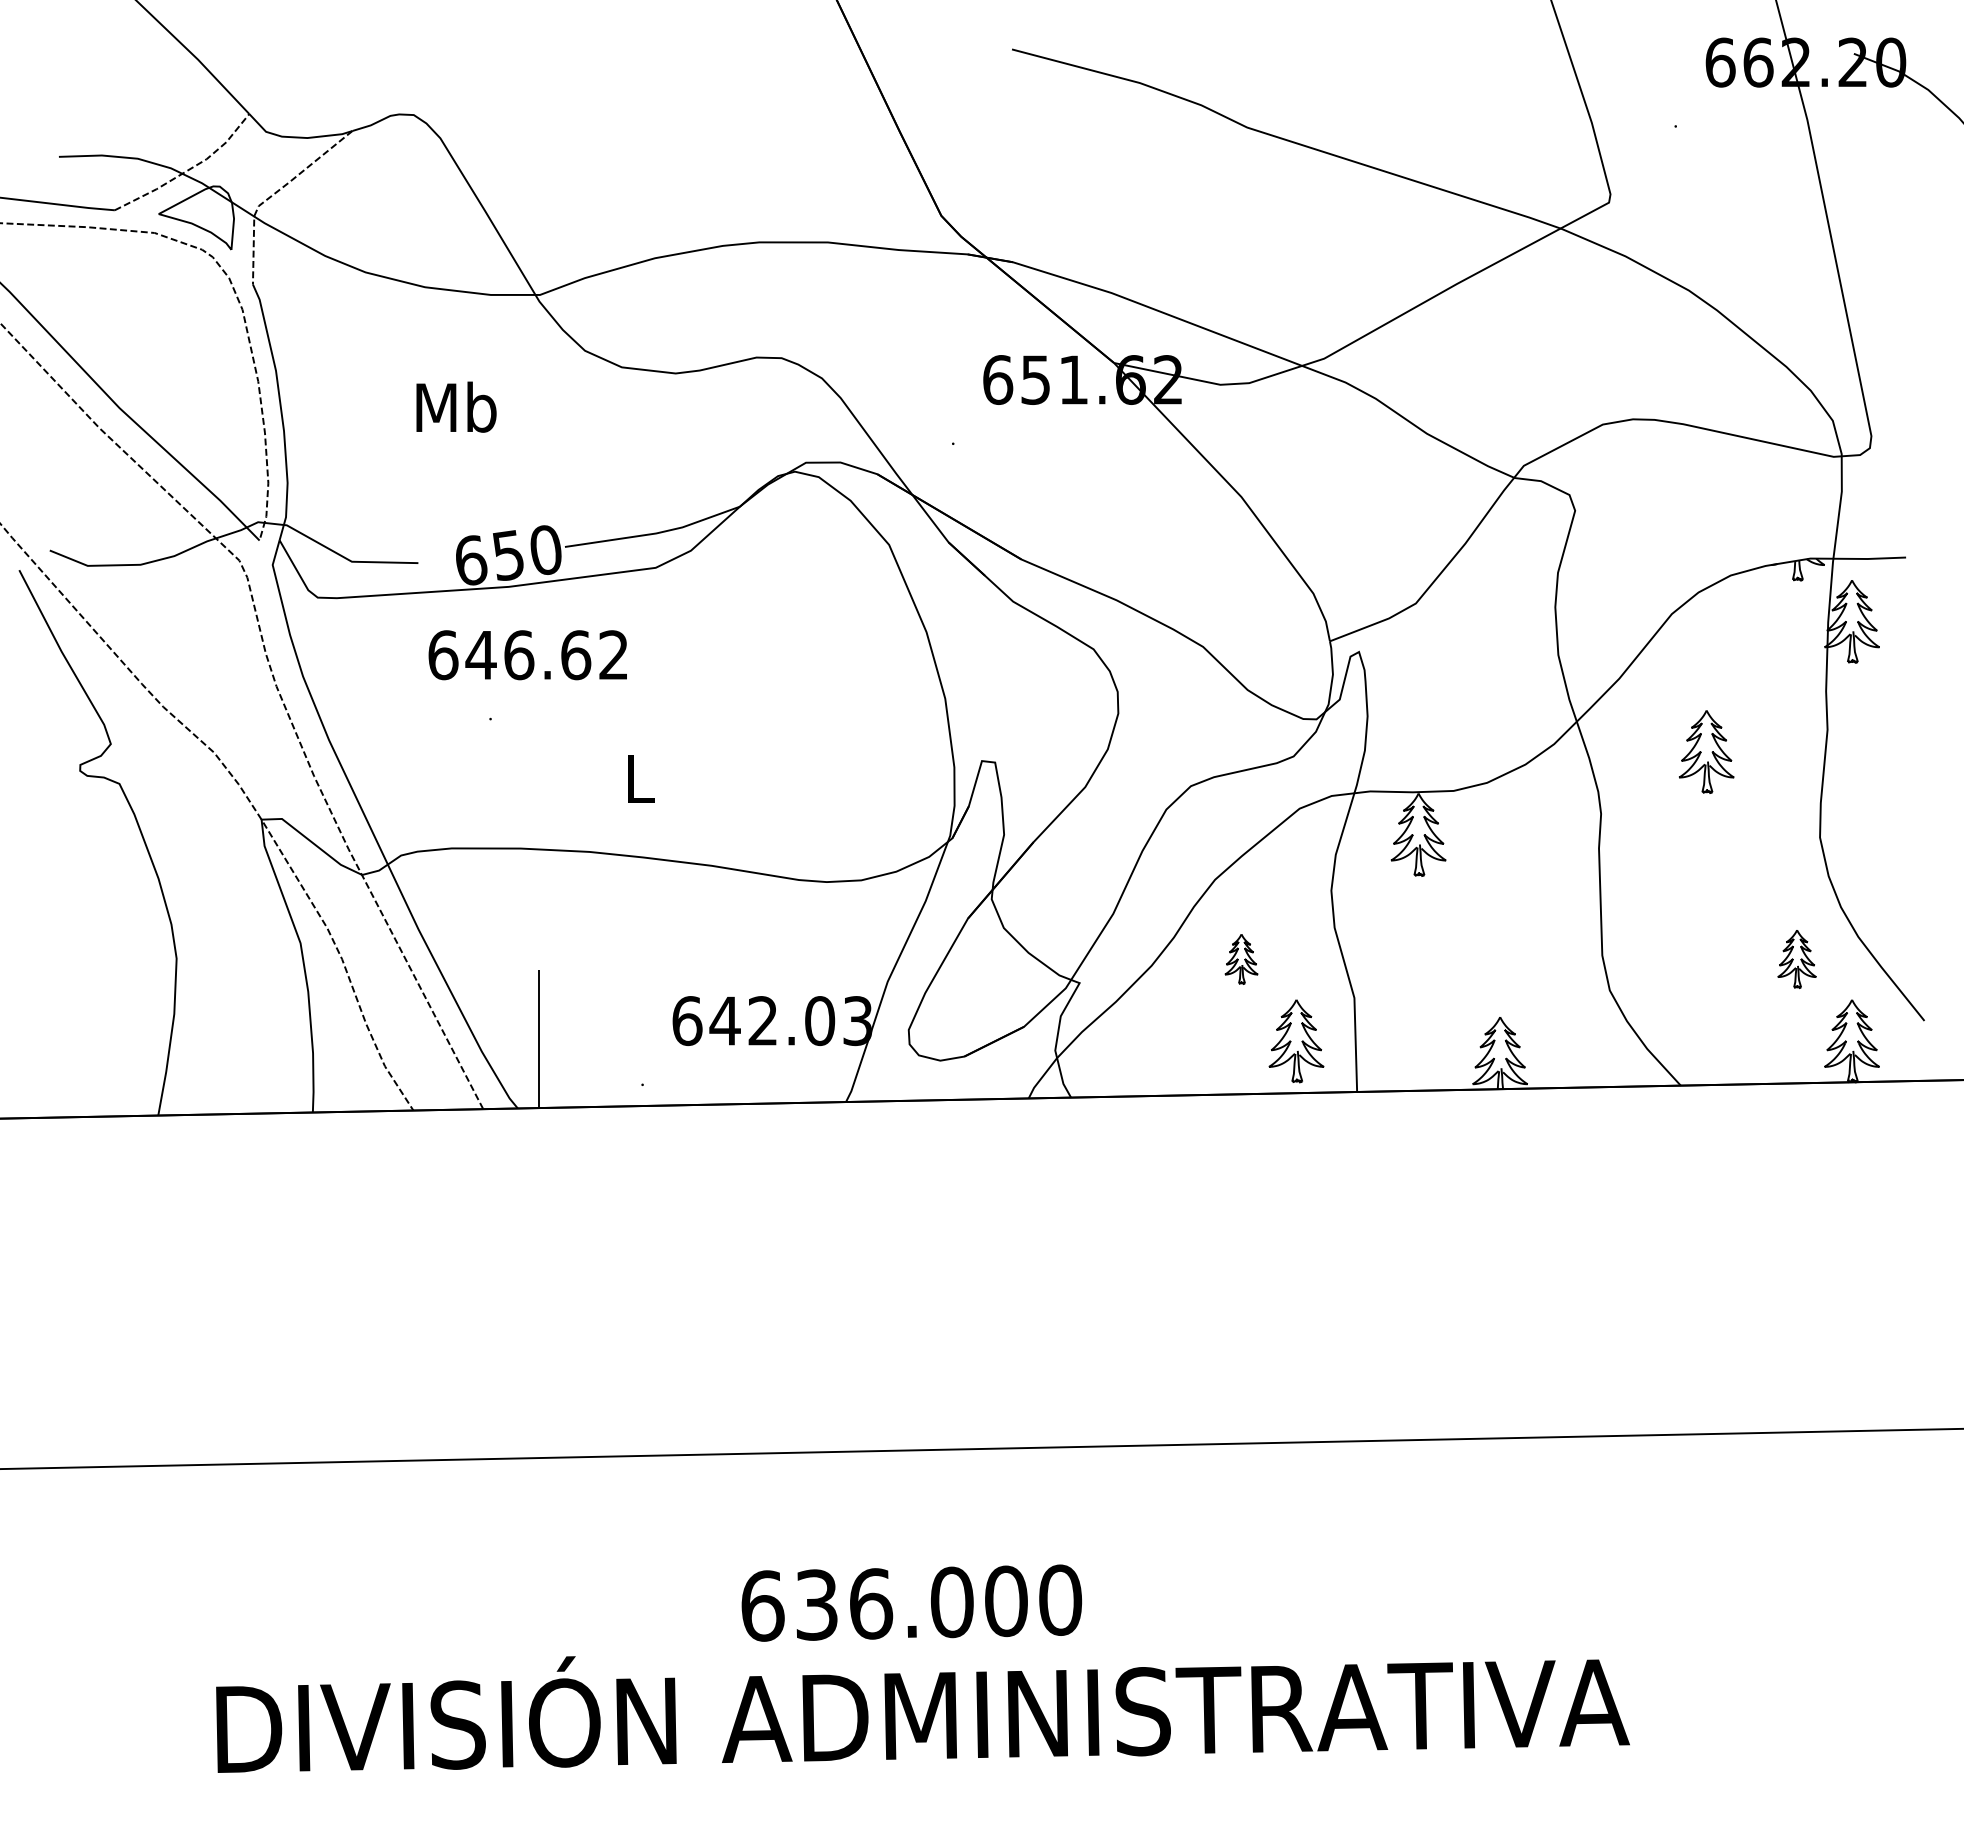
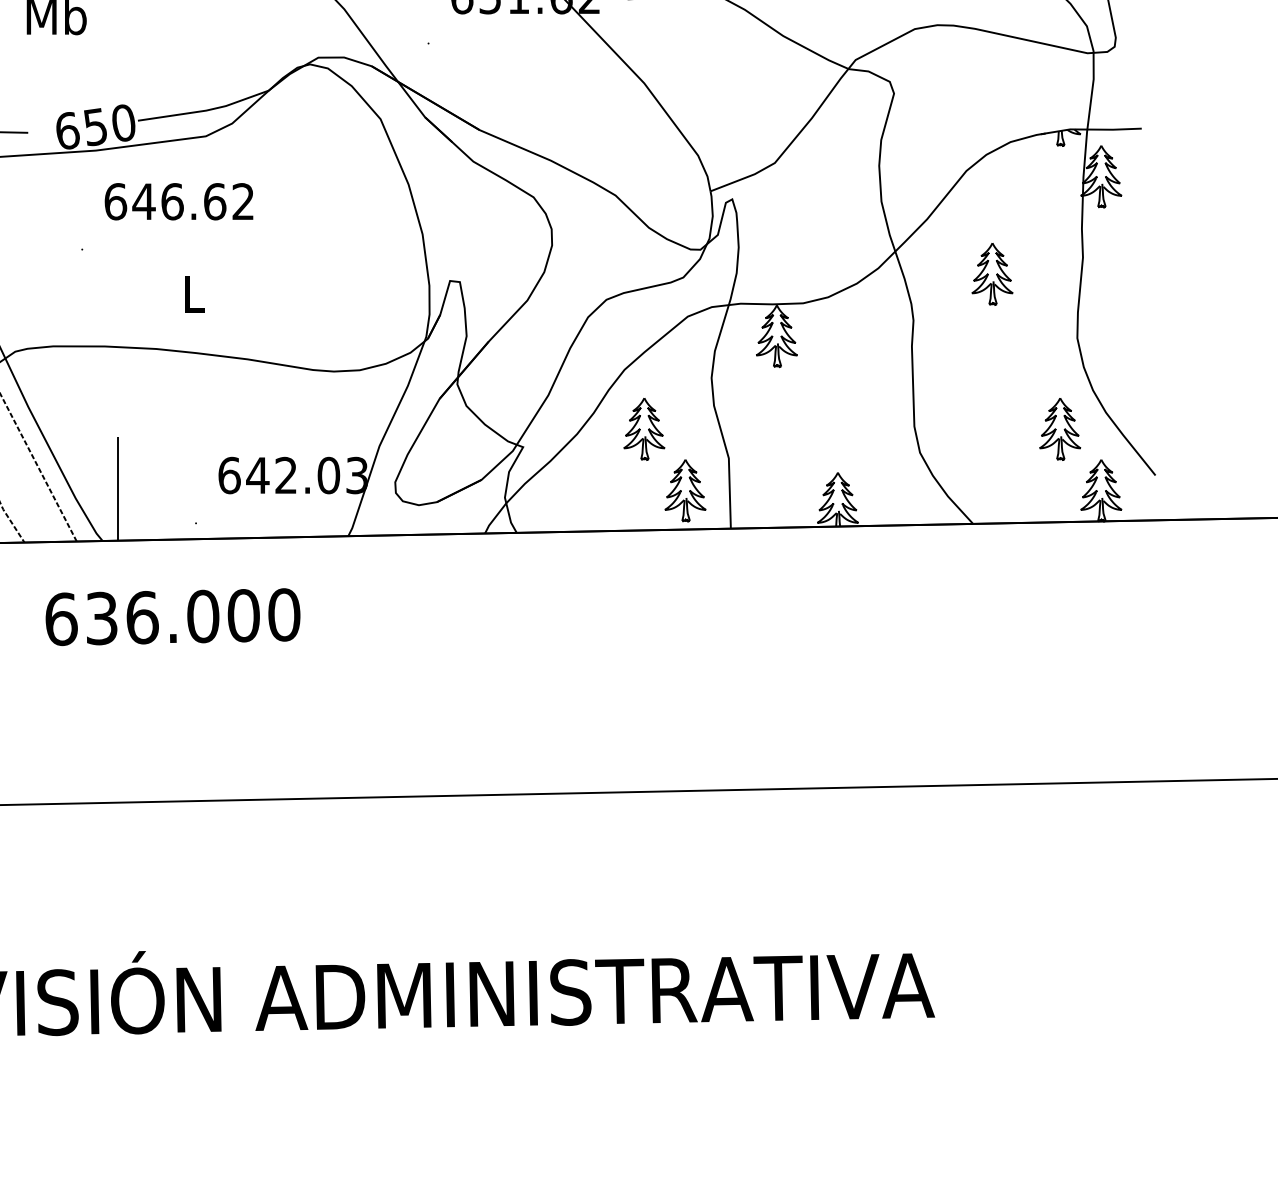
text: (527, 655) -> (178, 201), moved
part: (1241, 959) -> (644, 429), size x1.67
part: (1796, 959) -> (1059, 429), size x1.43
text: (911, 1602) -> (172, 616), moved

